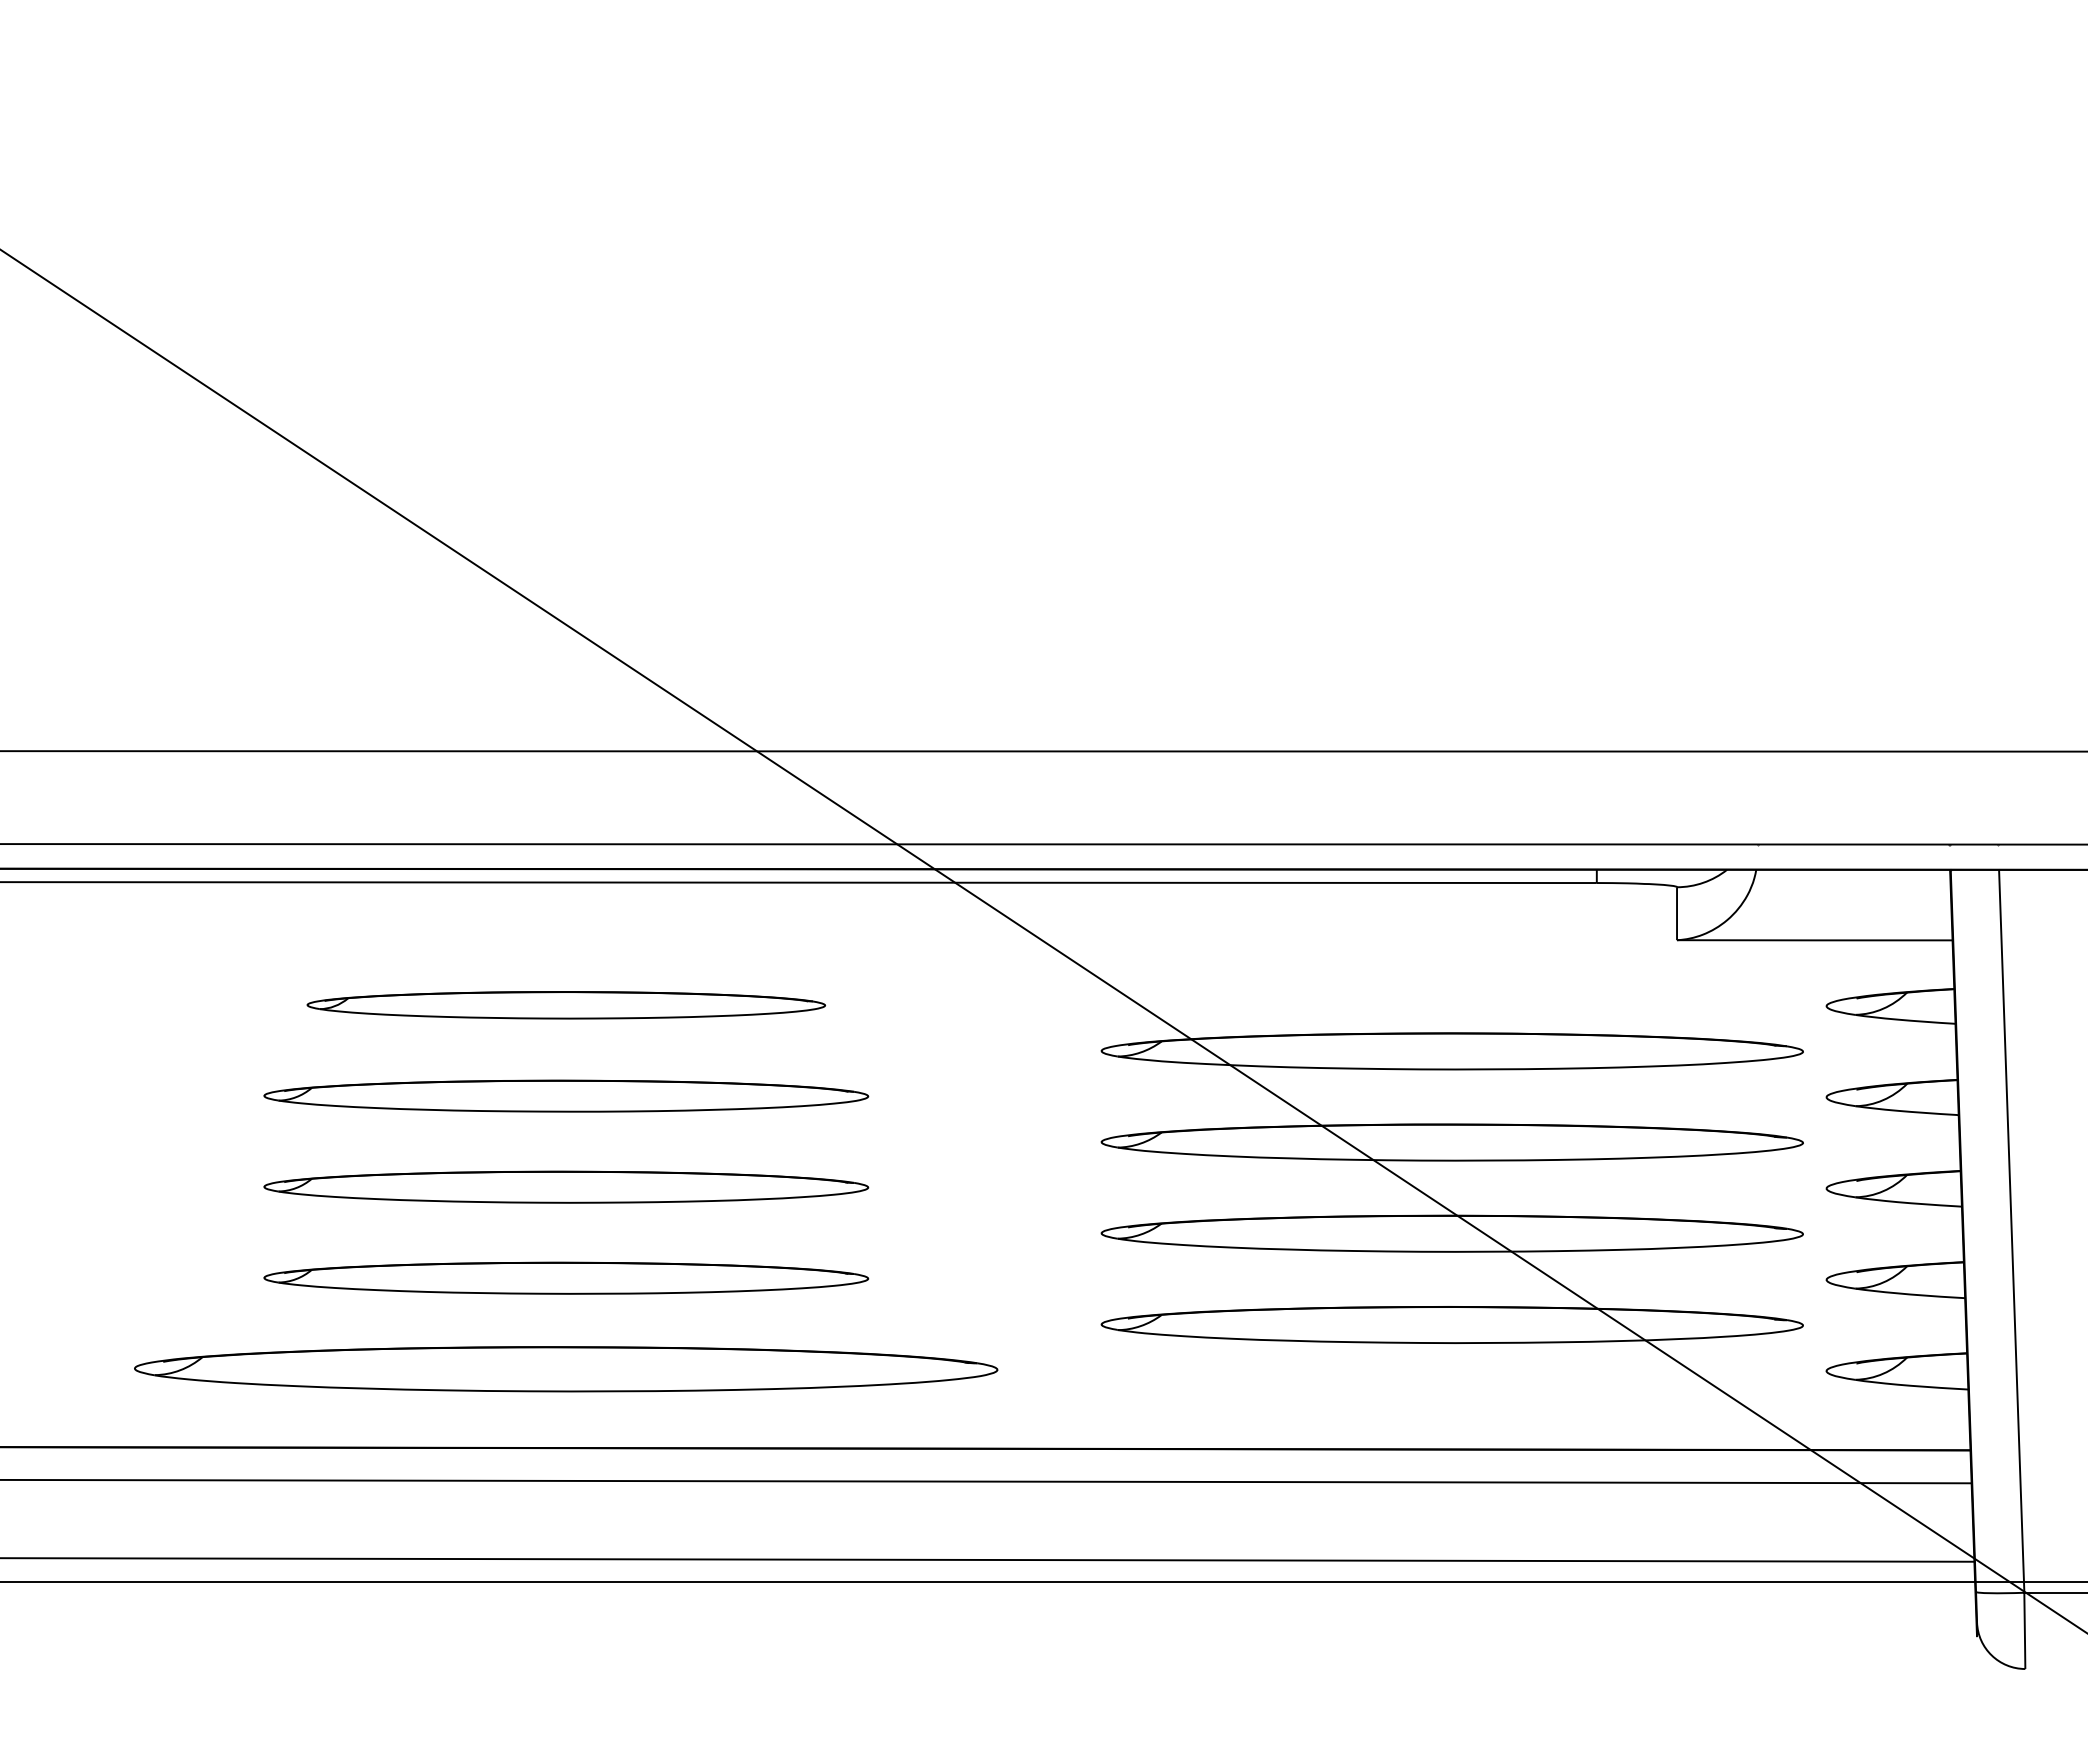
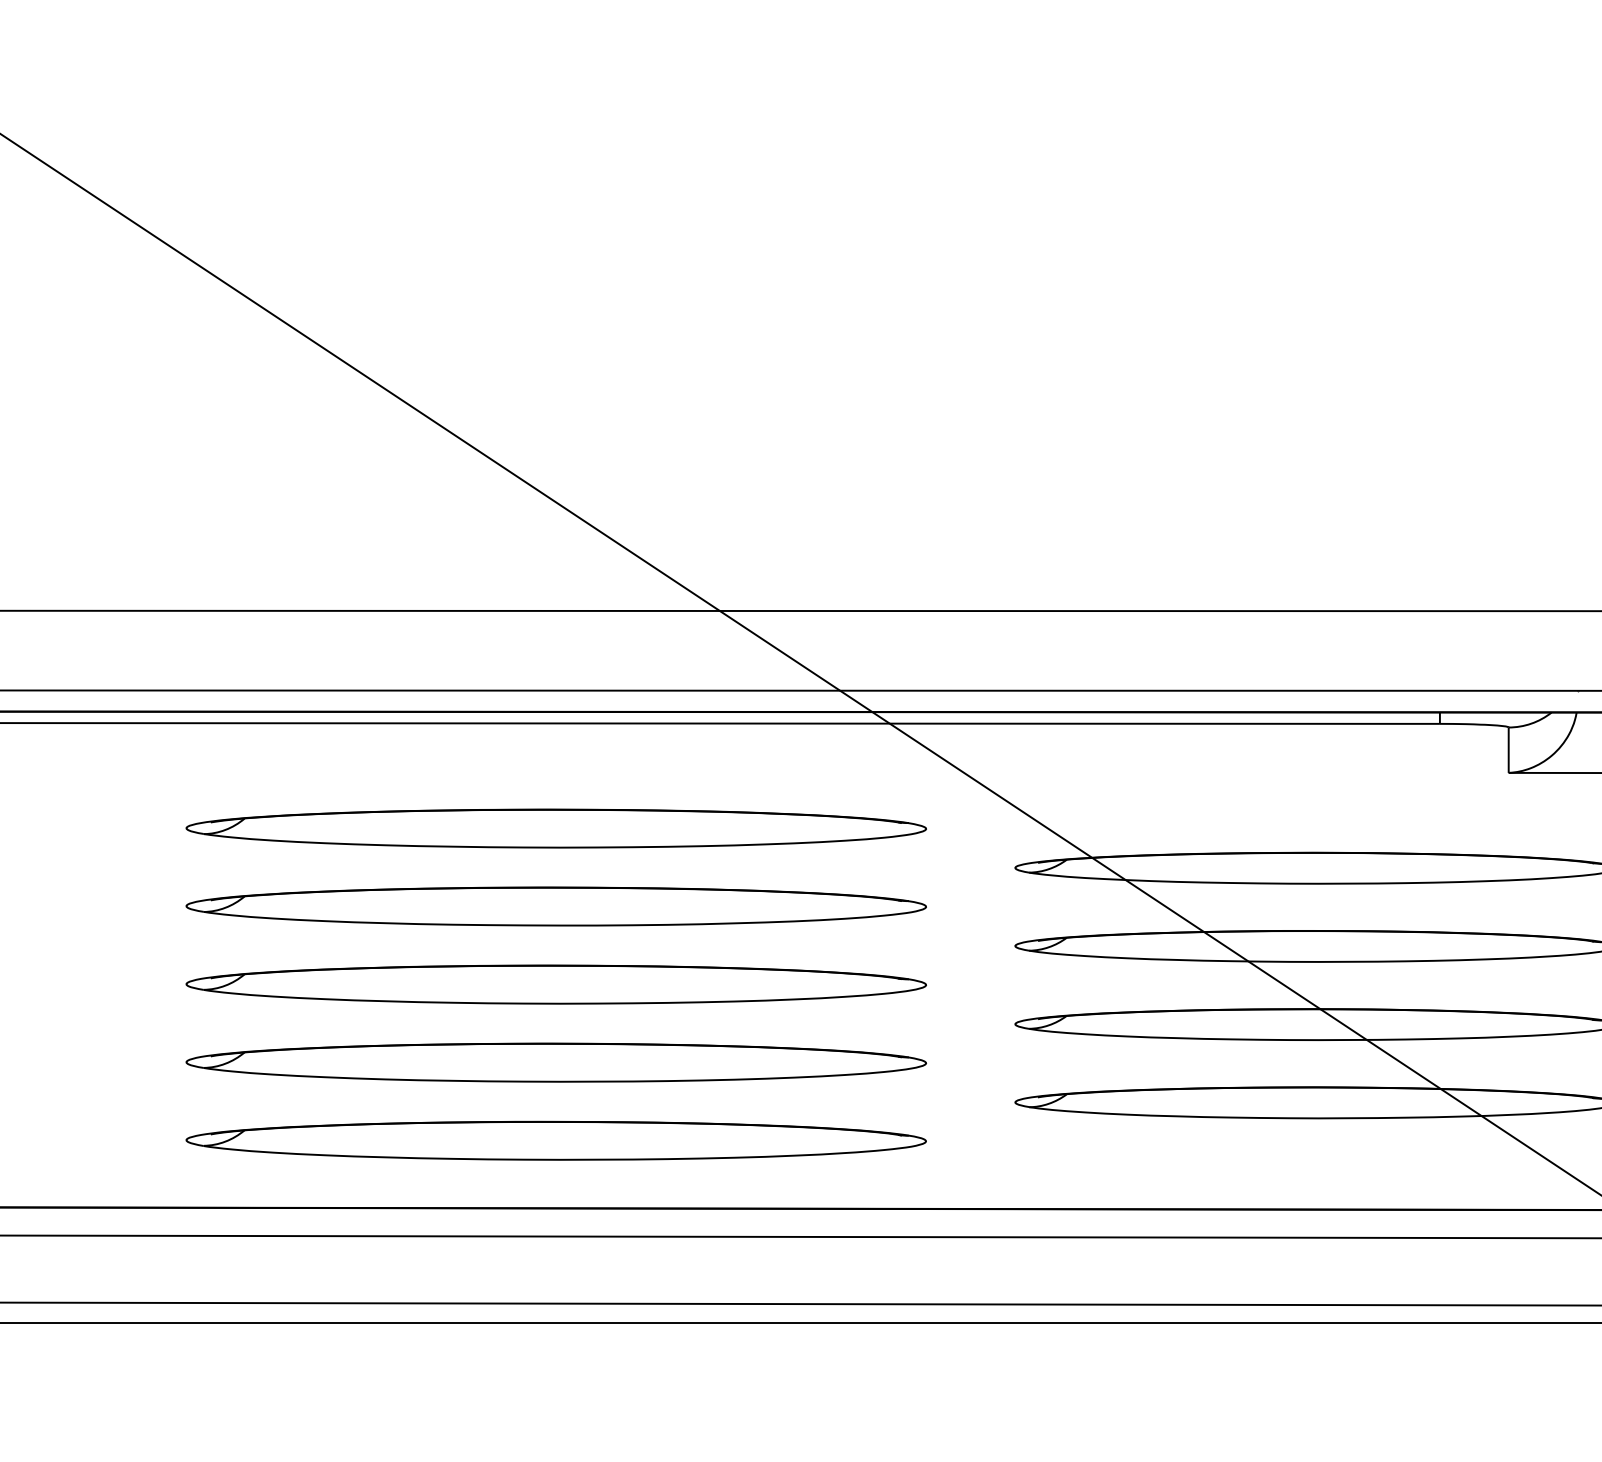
part: (566, 1005) -> (556, 828), size x1.67
part: (566, 1096) -> (556, 906), size x1.43
part: (566, 1187) -> (556, 984), size x1.43
part: (566, 1278) -> (556, 1062), size x1.43

